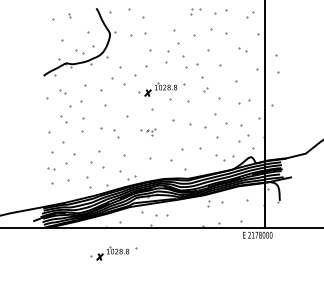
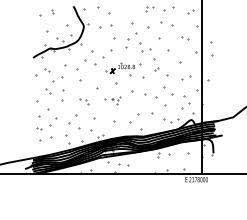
part: (147, 131) -> (112, 100), size x1.43
part: (110, 133) -> (84, 101), size x0.62
part: (113, 253) -> (86, 193), removed

